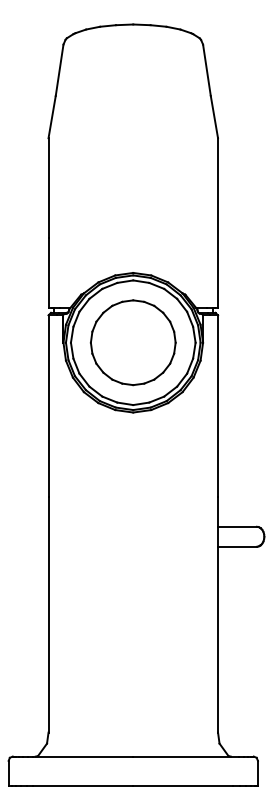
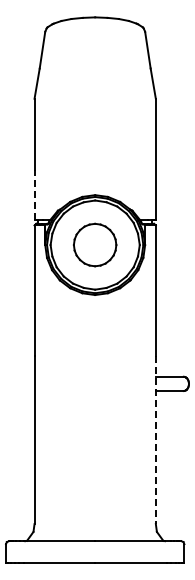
line: (48, 272) -> (34, 194), solid -> dashed
part: (132, 341) -> (94, 244), size x0.7
line: (217, 615) -> (155, 440), solid -> dashed

